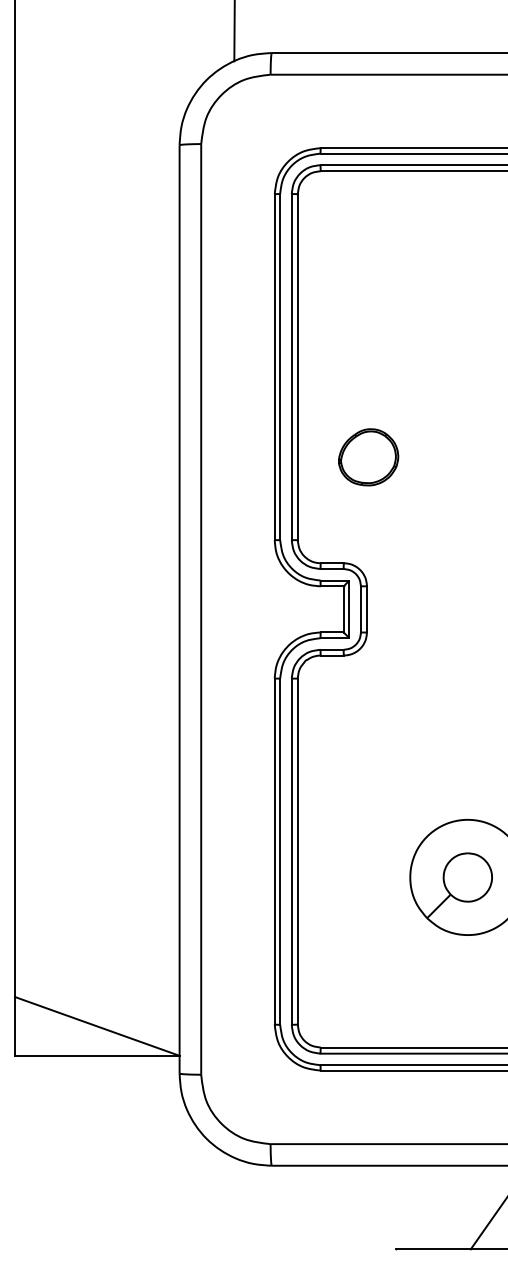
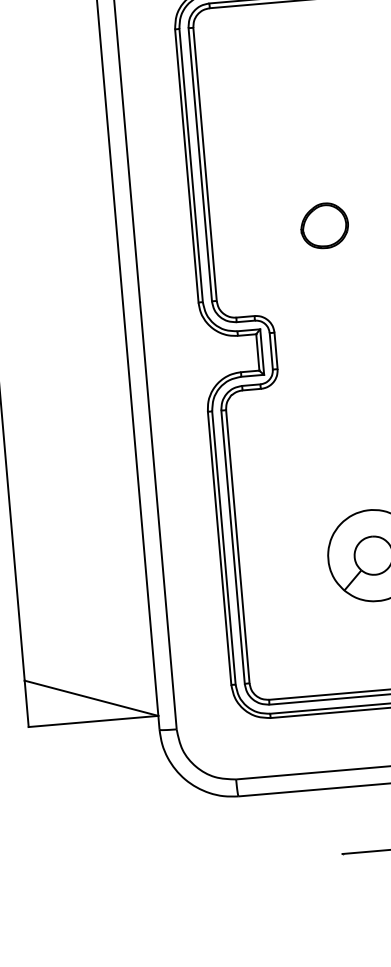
part: (368, 457) -> (324, 225), moved

